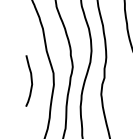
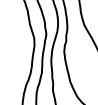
curve: (29, 81) -> (19, 43), removed

